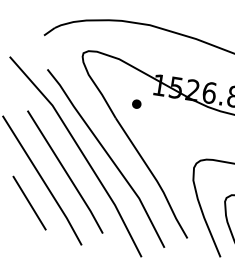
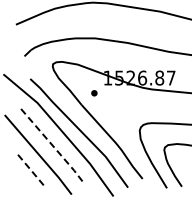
line: (67, 173) -> (54, 147), solid -> dashed
line: (30, 203) -> (32, 171), solid -> dashed

